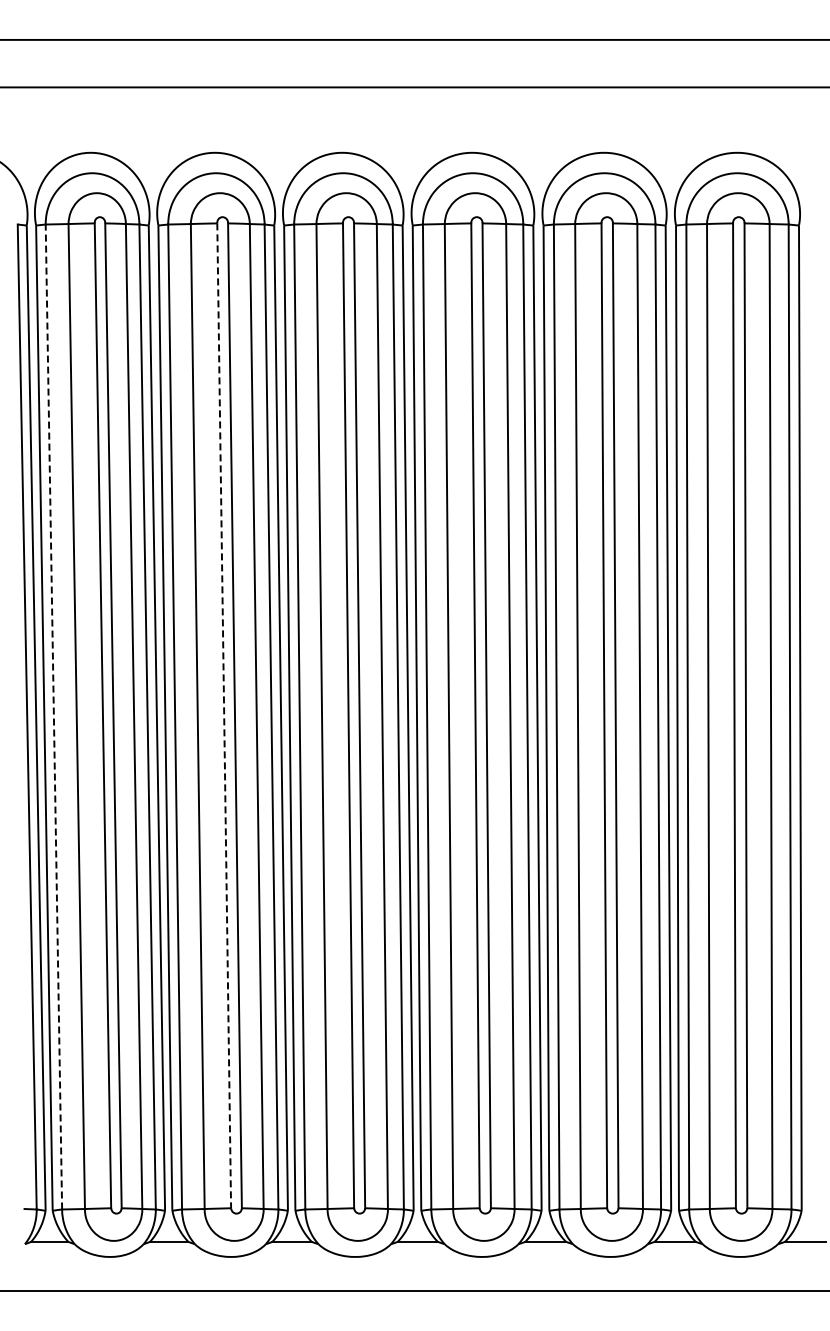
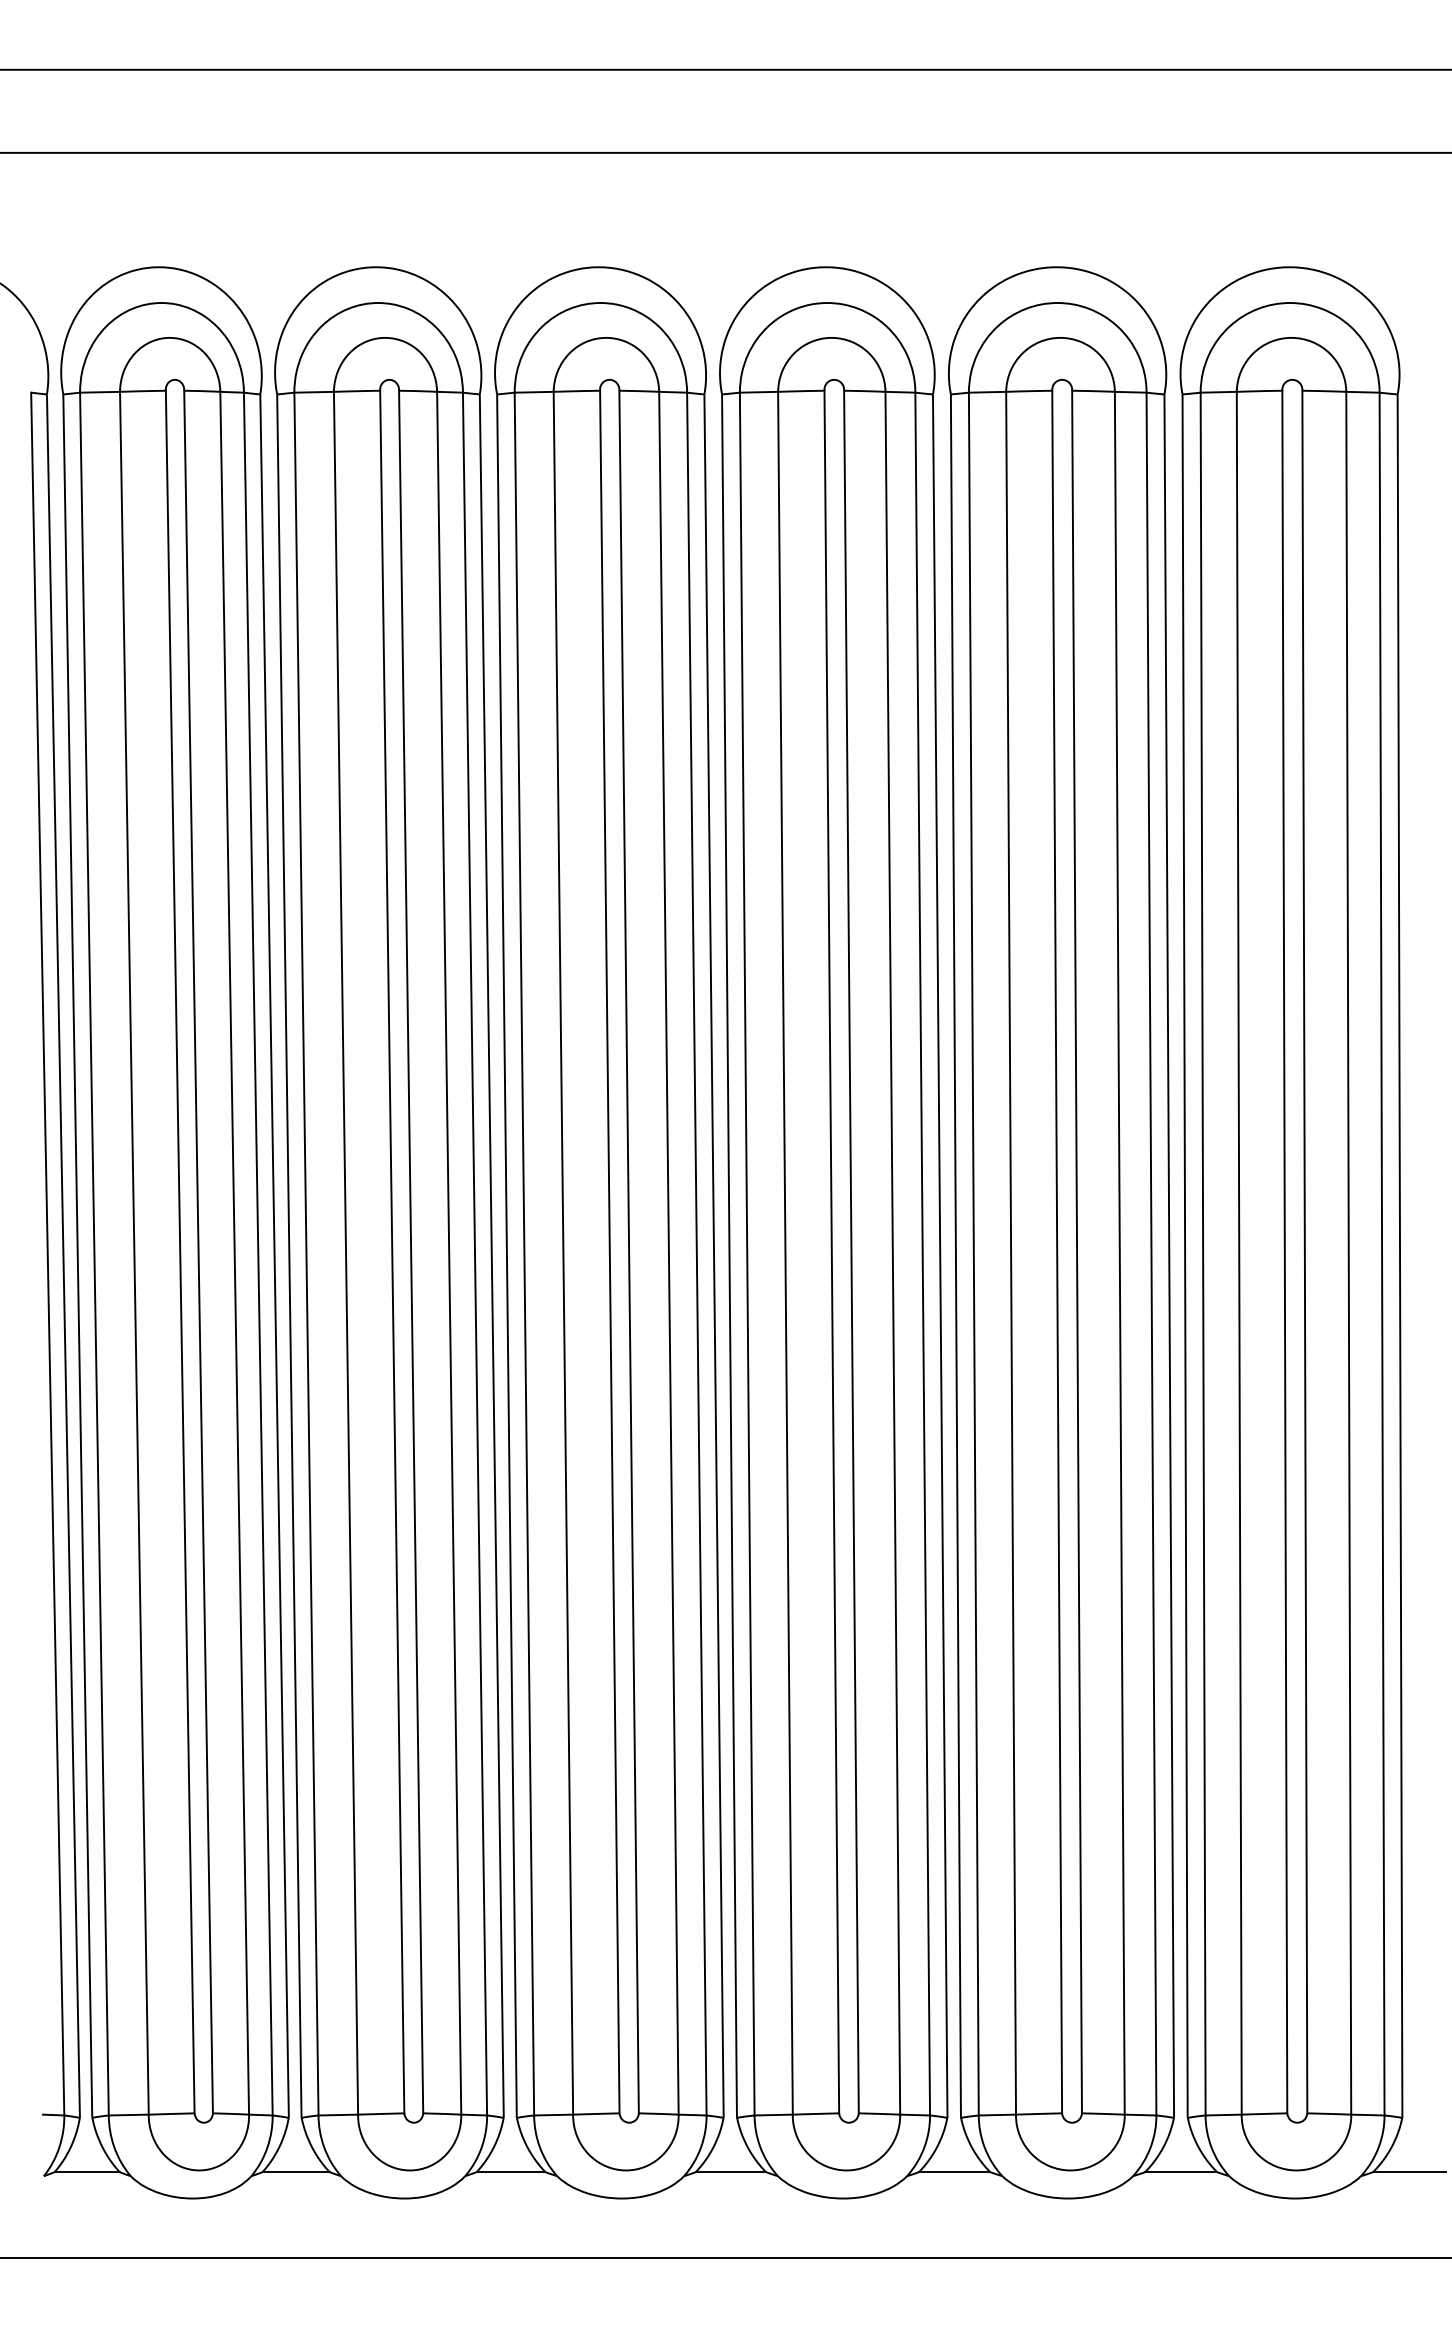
line: (224, 716) -> (392, 1253), dashed -> solid
line: (53, 717) -> (93, 1254), dashed -> solid

